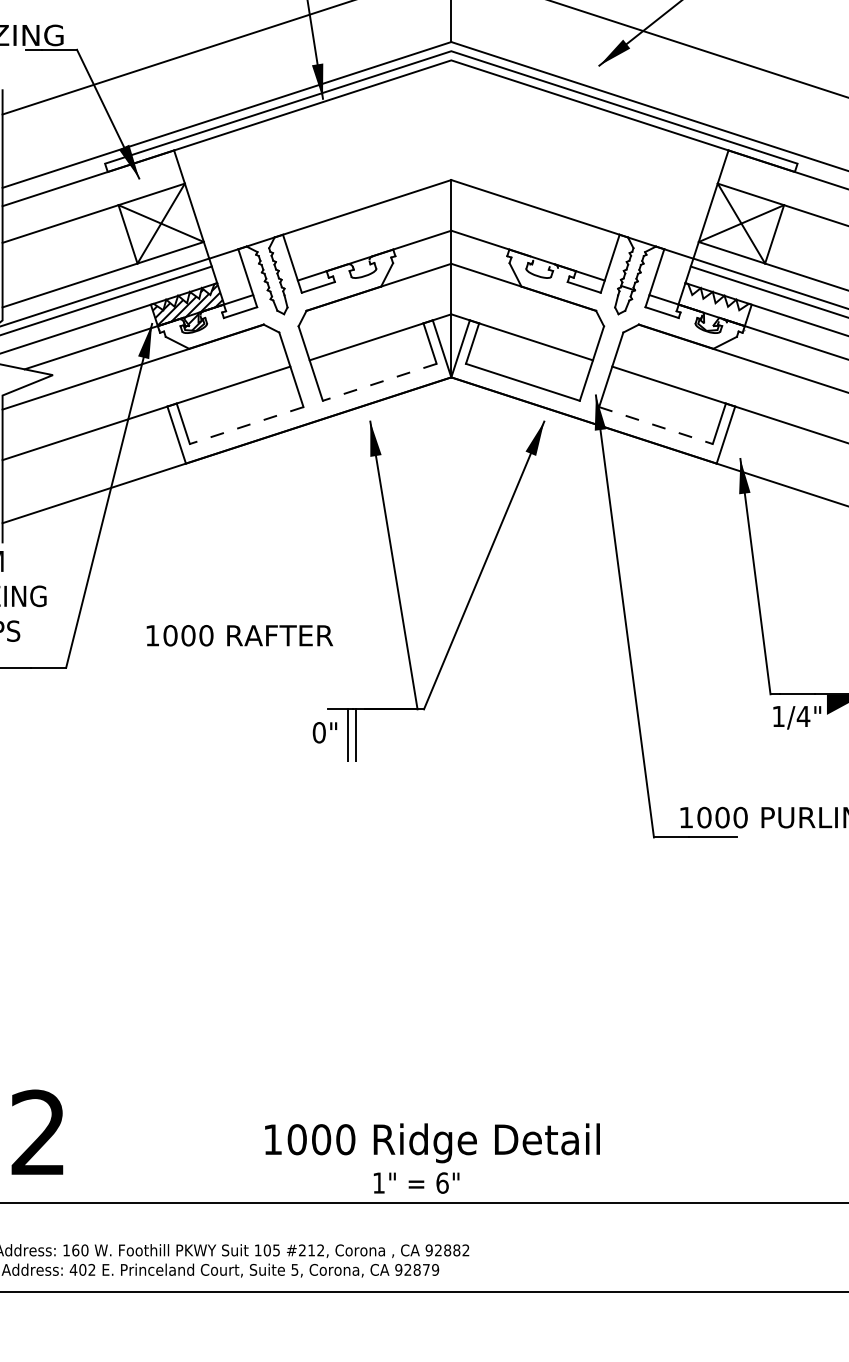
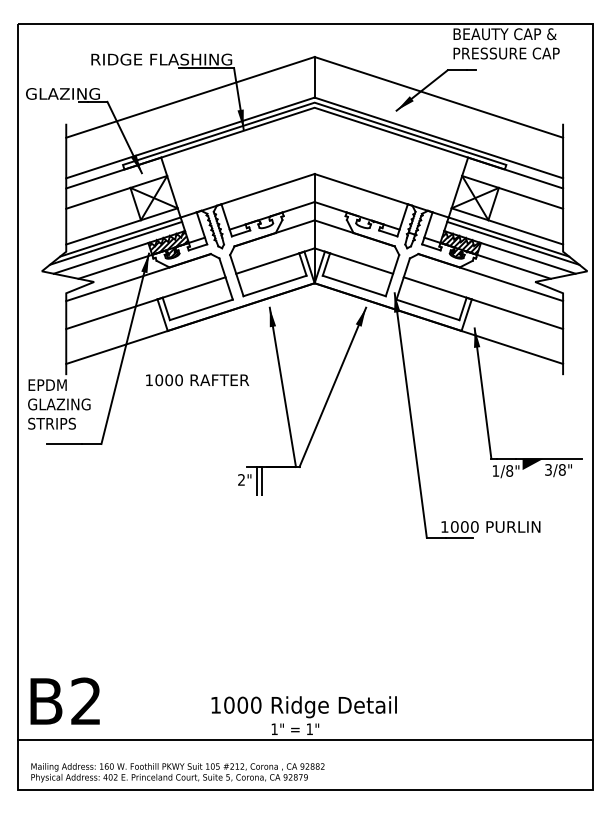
hatch: (714, 309) -> (460, 245), added
line: (378, 383) -> (274, 286), dashed -> solid
line: (245, 426) -> (200, 310), dashed -> solid
line: (656, 426) -> (428, 310), dashed -> solid
text: (239, 636) -> (197, 380), moved
text: (803, 715) -> (509, 470), 1/4" -> 1/8"
text: (319, 731) -> (241, 479), 0" -> 2"
text: (441, 1183) -> (309, 729), 6" -> 1"

